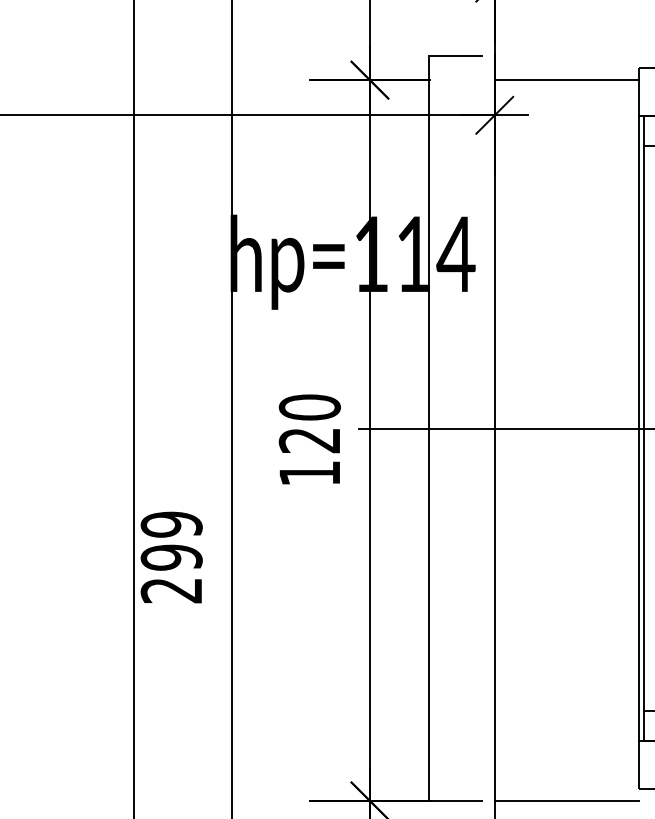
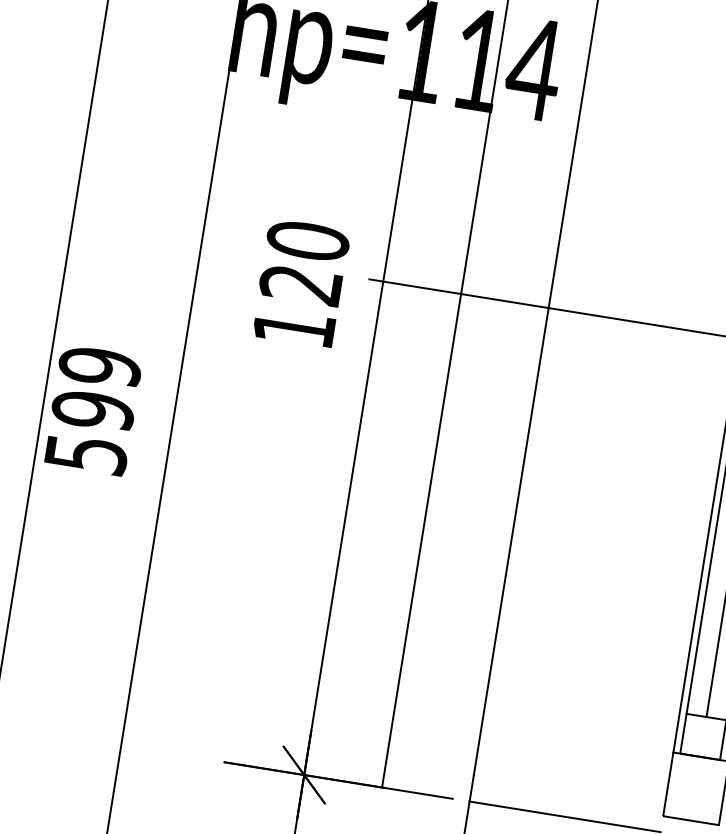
text: (171, 590) -> (85, 454), 299 -> 599

